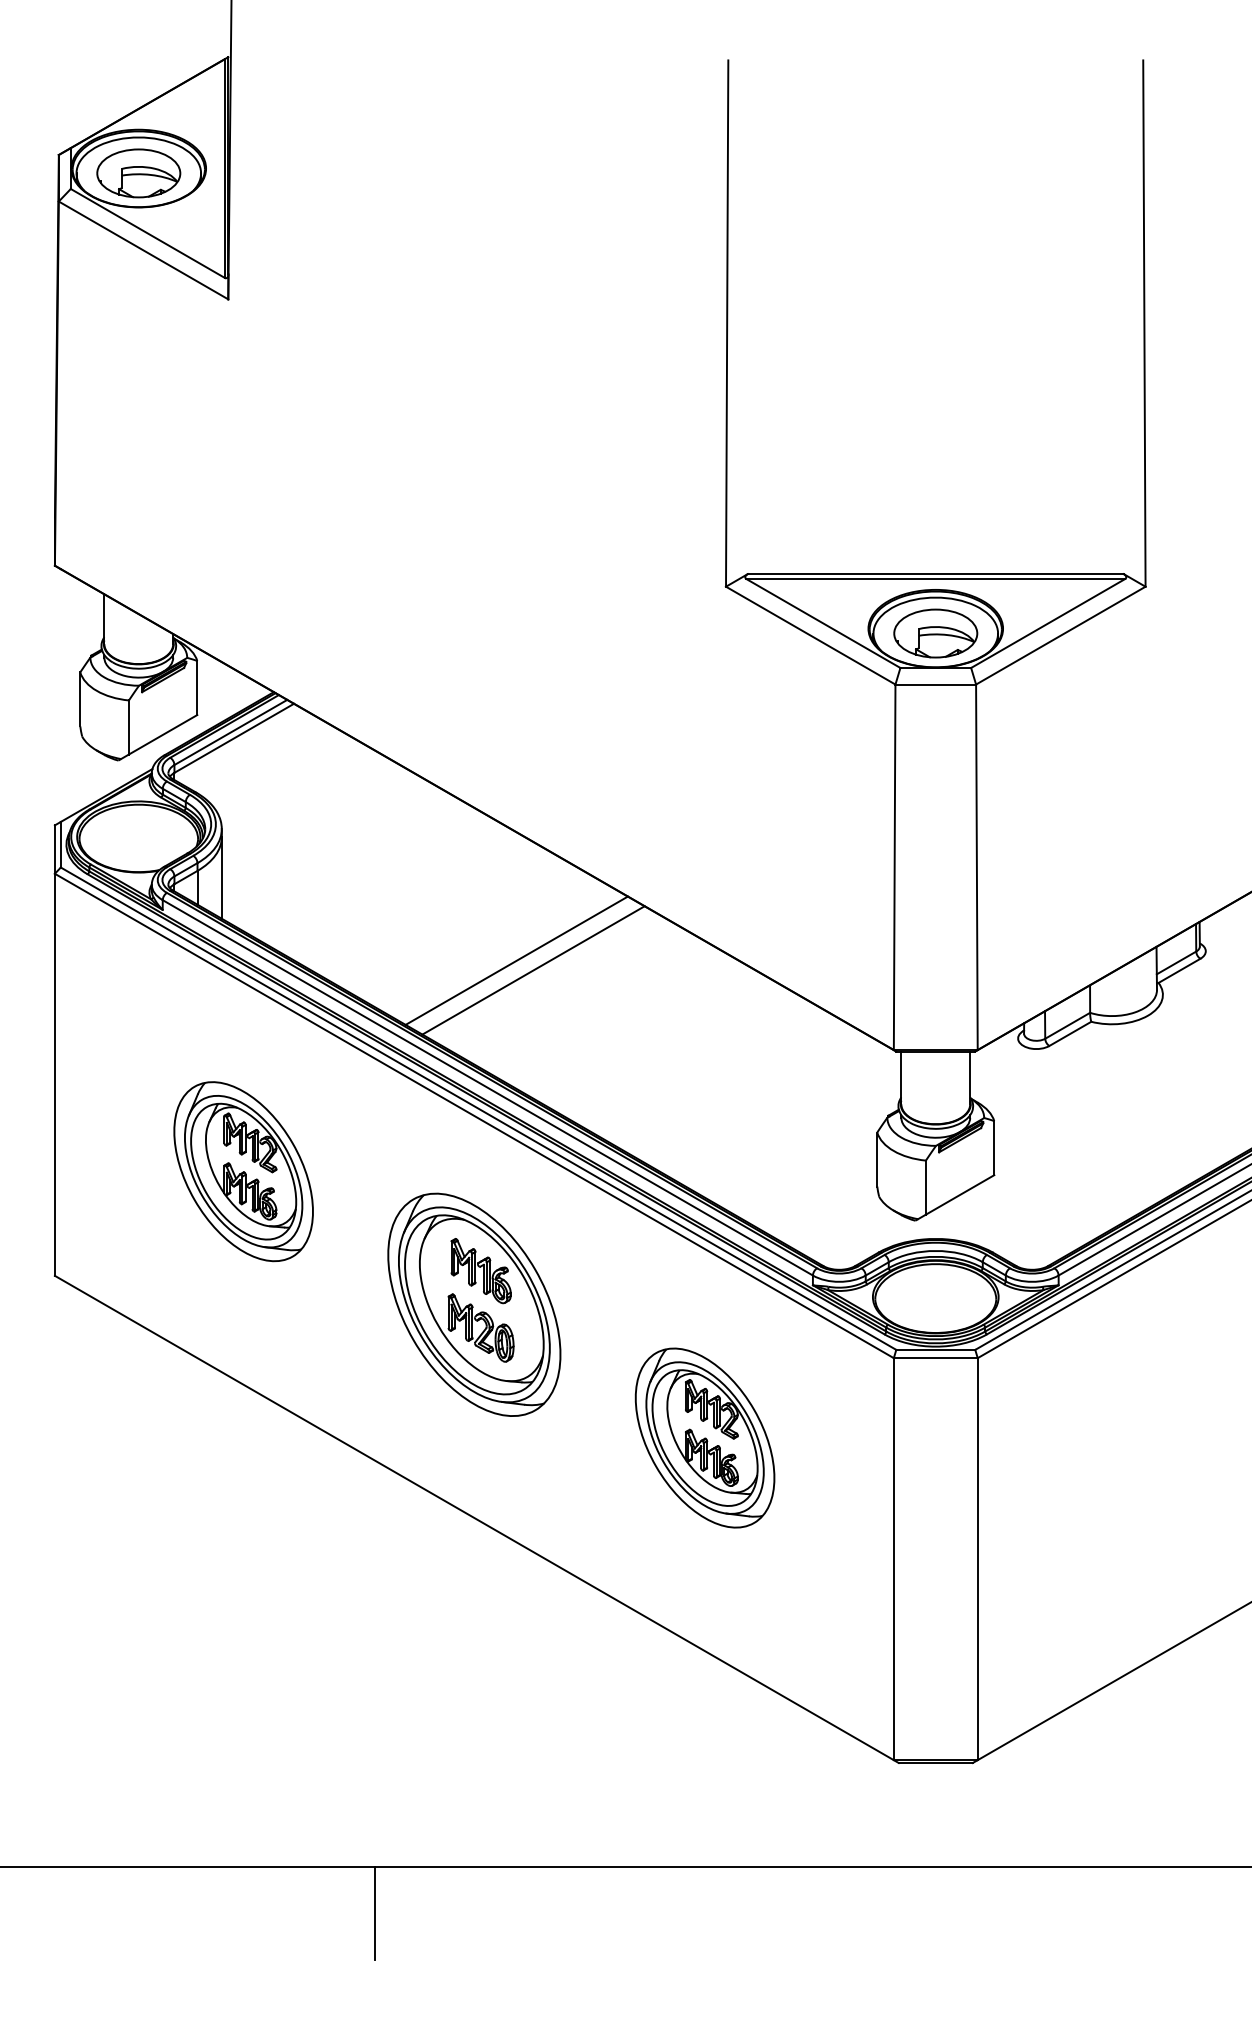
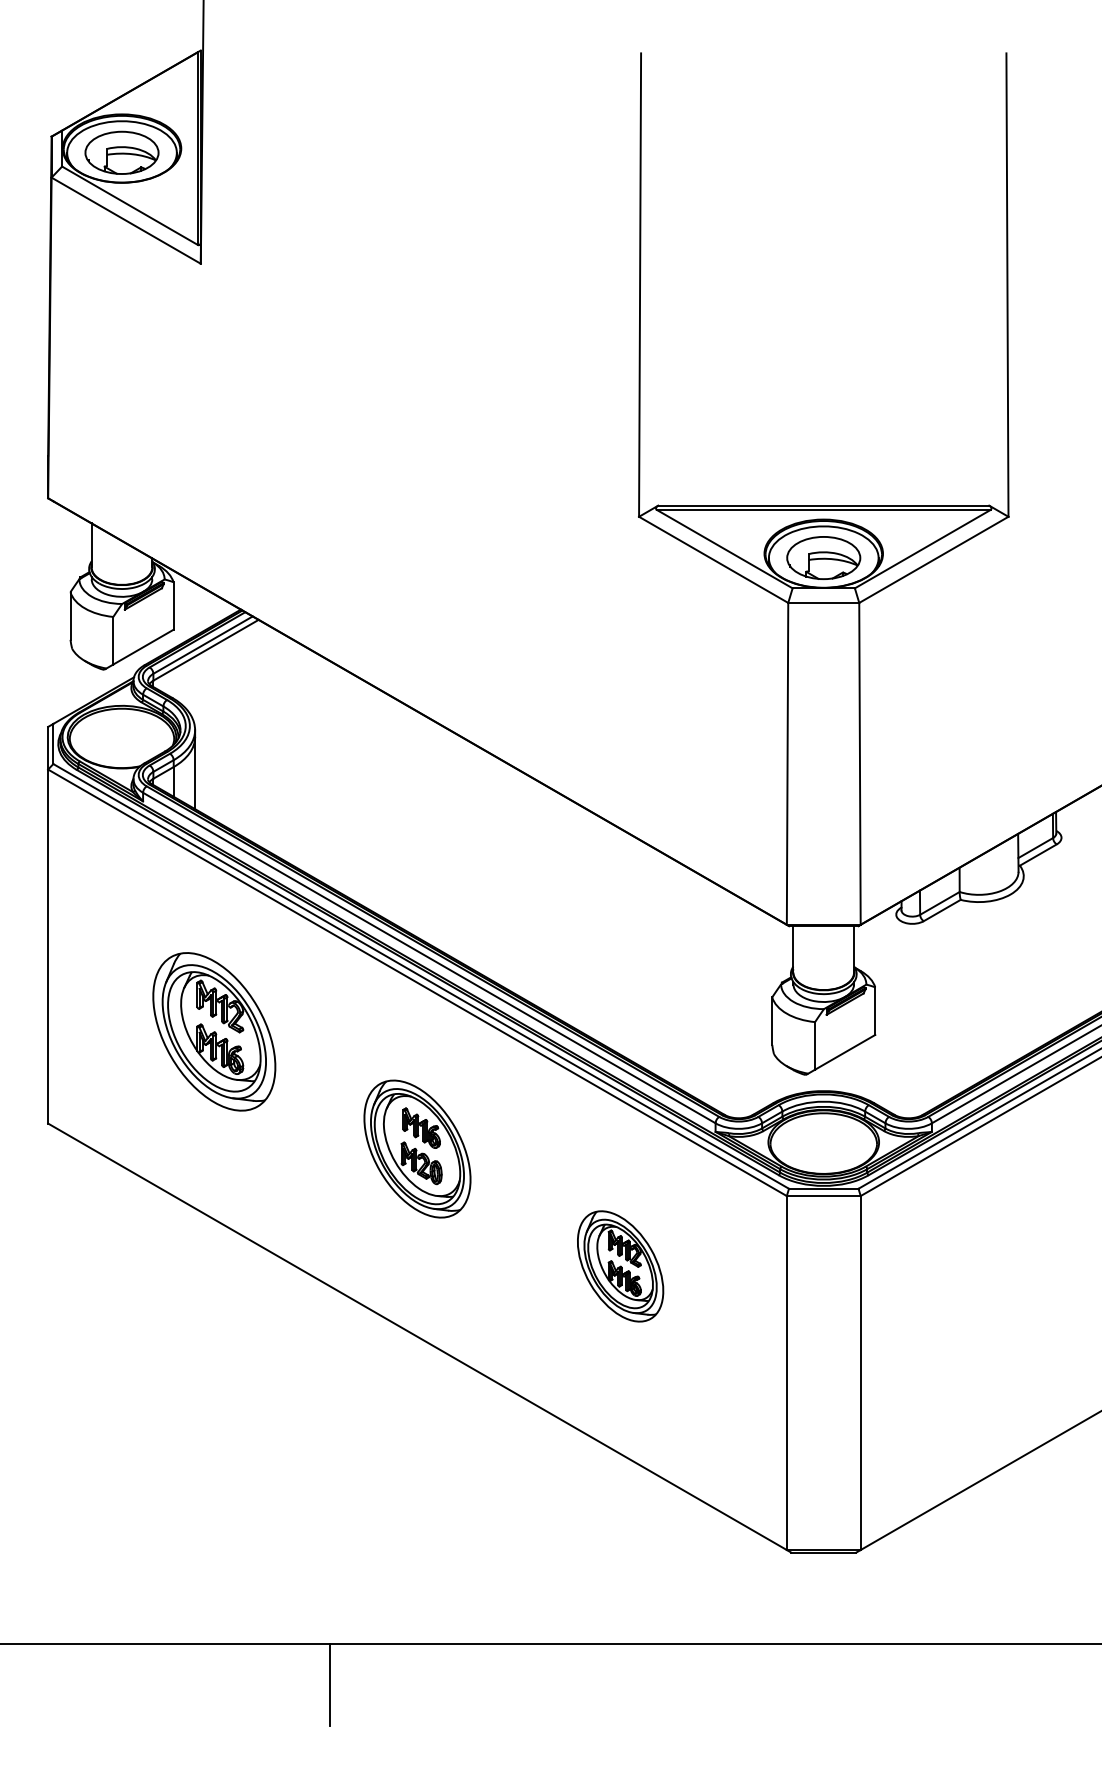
line: (516, 960) -> (454, 845), removed
line: (533, 970) -> (469, 854), removed
part: (474, 1304) -> (417, 1148), size x0.7
part: (704, 1438) -> (620, 1266), size x0.7

